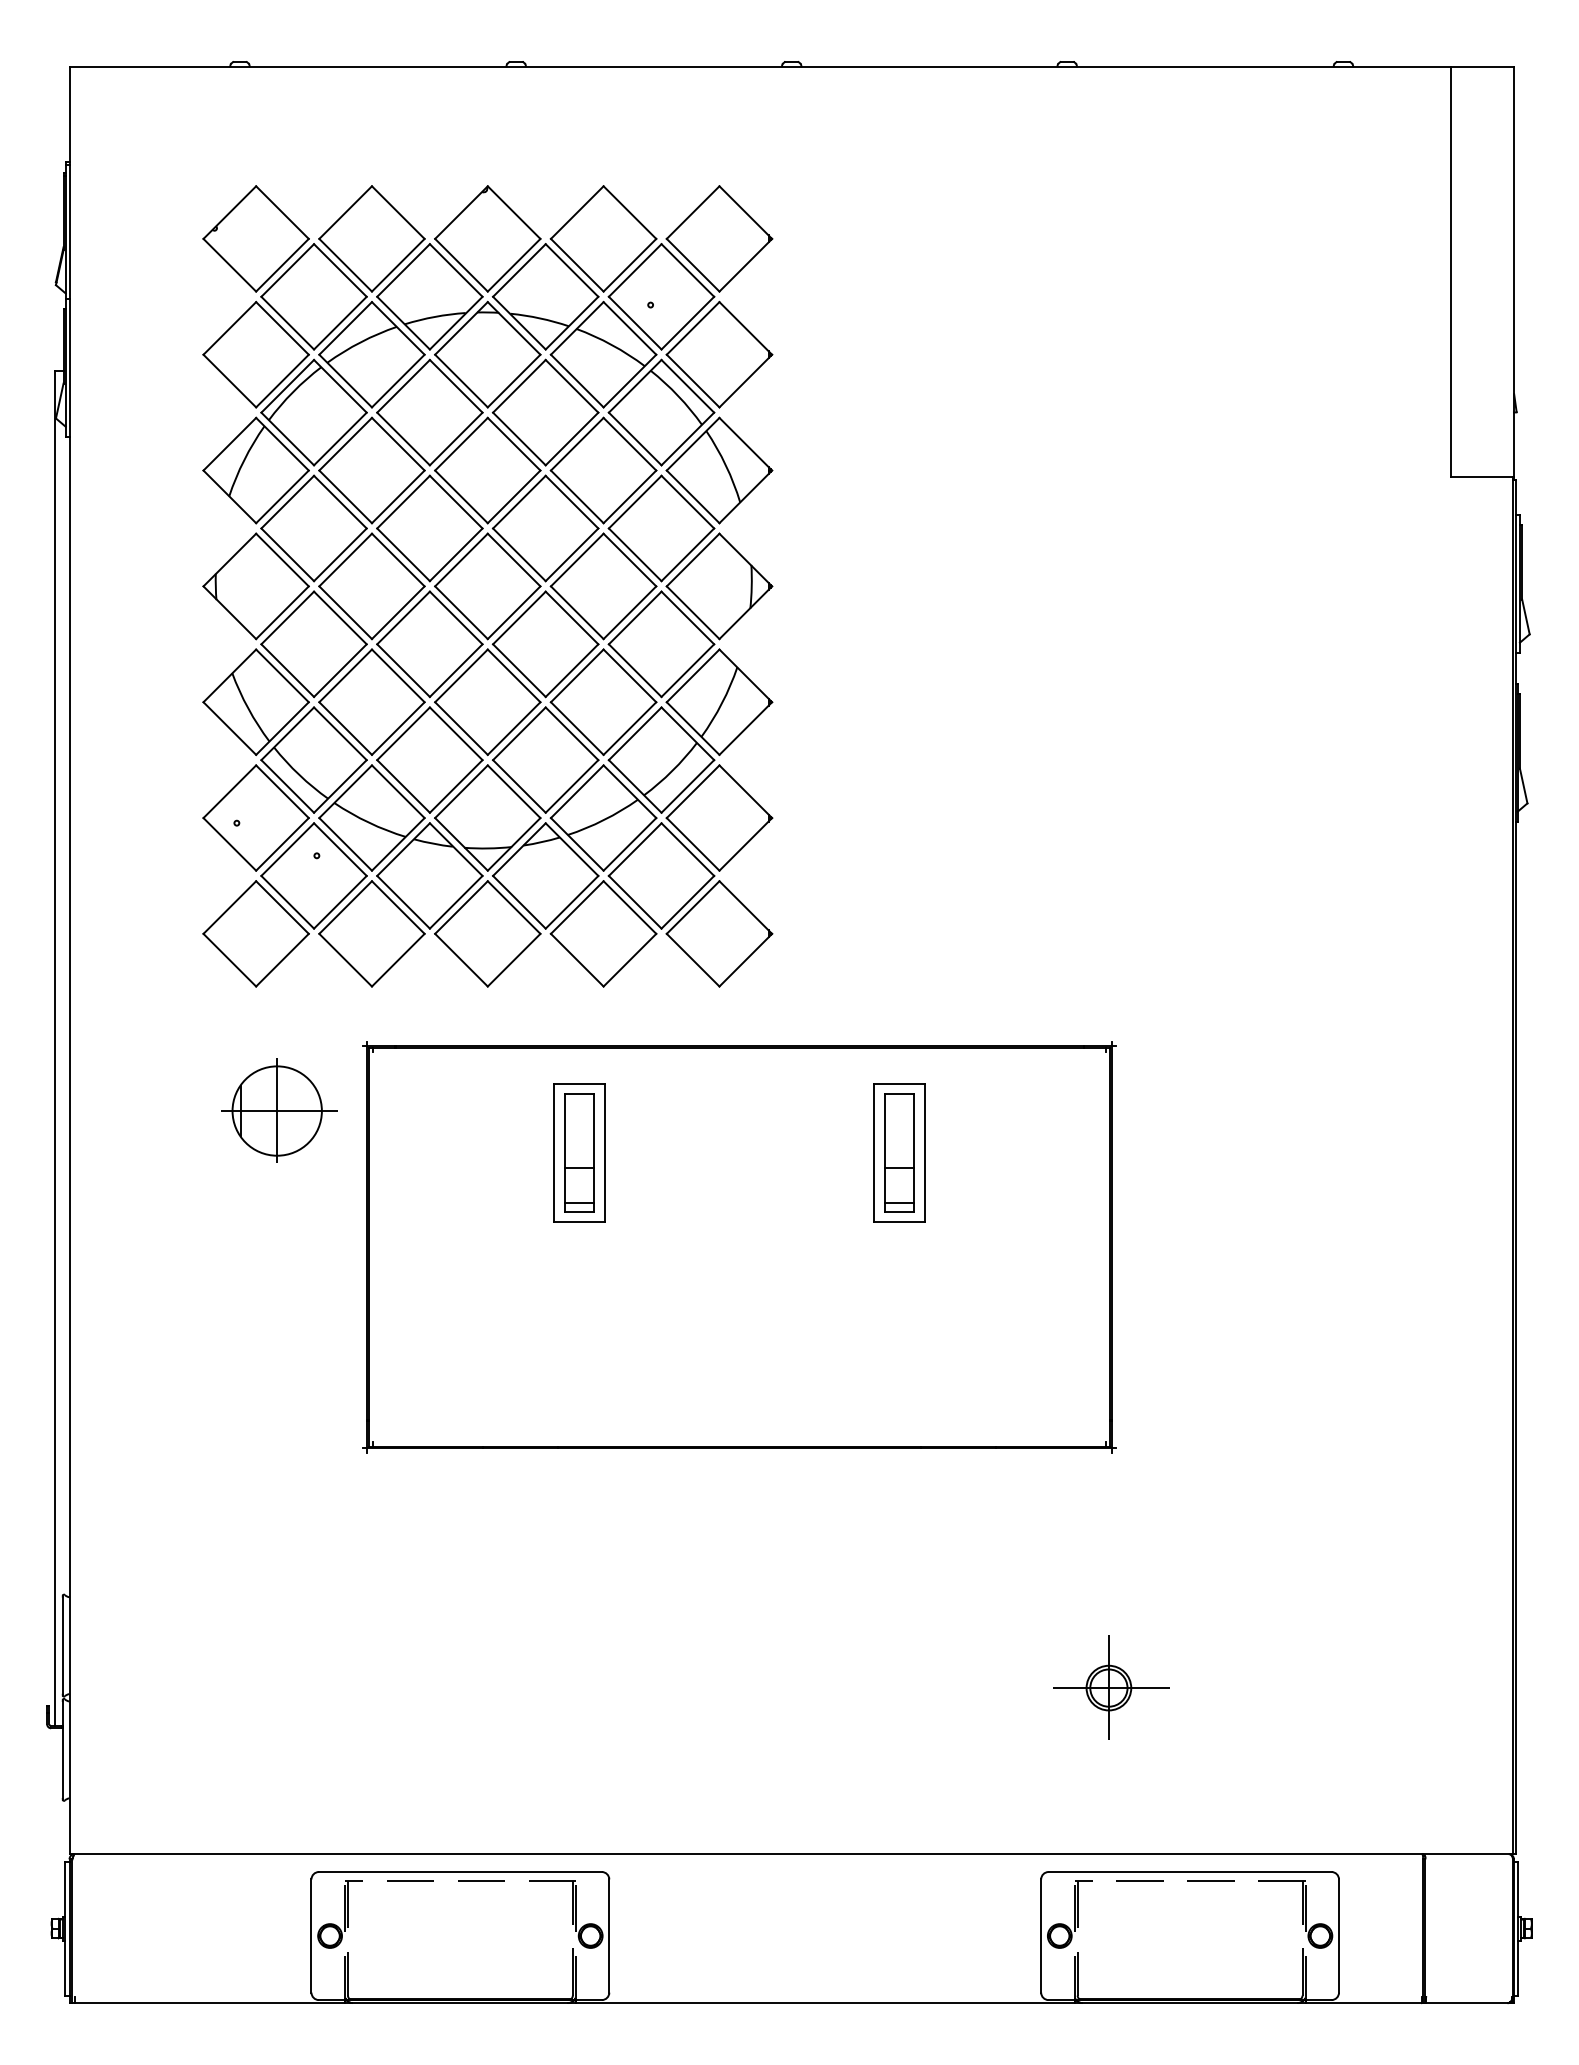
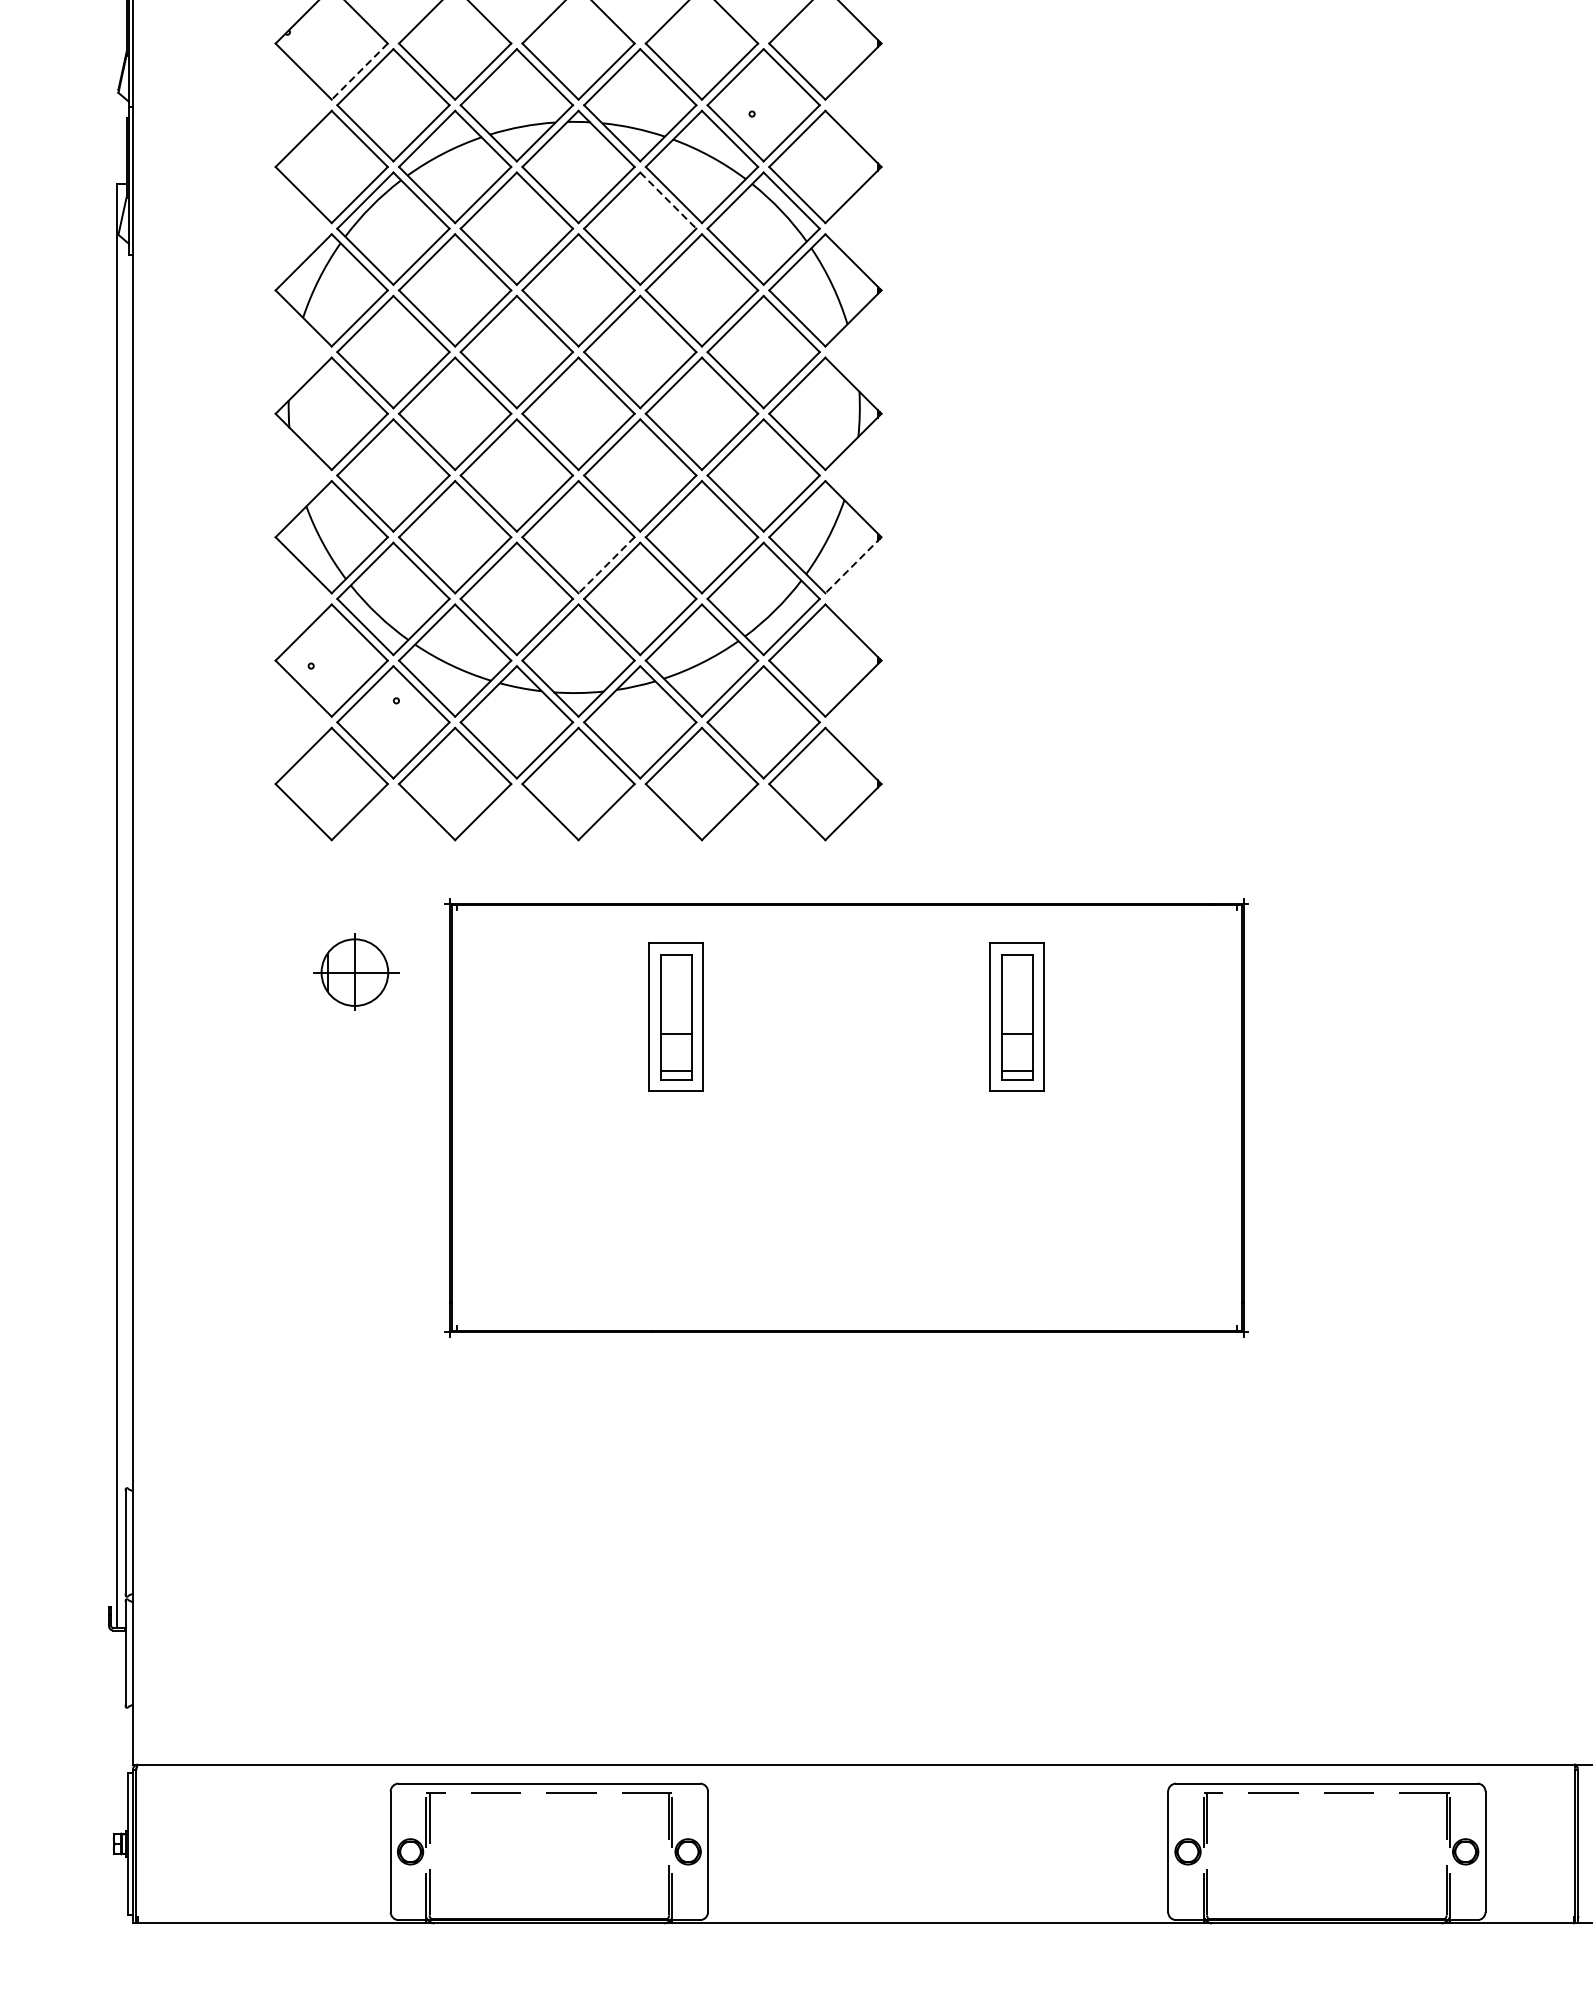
line: (282, 265) -> (359, 71), solid -> dashed
line: (572, 386) -> (668, 200), solid -> dashed
line: (513, 728) -> (605, 565), solid -> dashed
line: (745, 728) -> (853, 565), solid -> dashed
part: (279, 1110) -> (356, 972), size x0.7
part: (1111, 1687) -> (1243, 1587), removed

